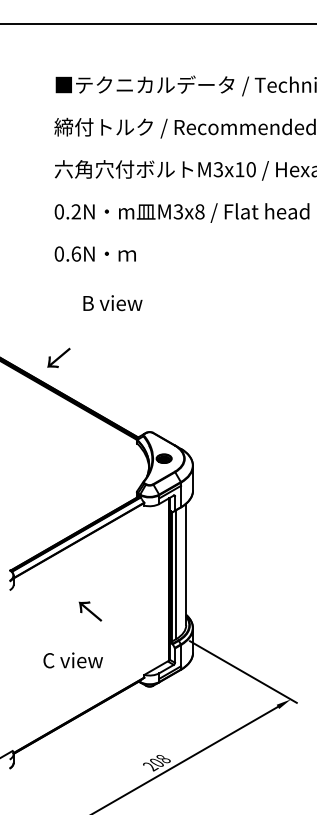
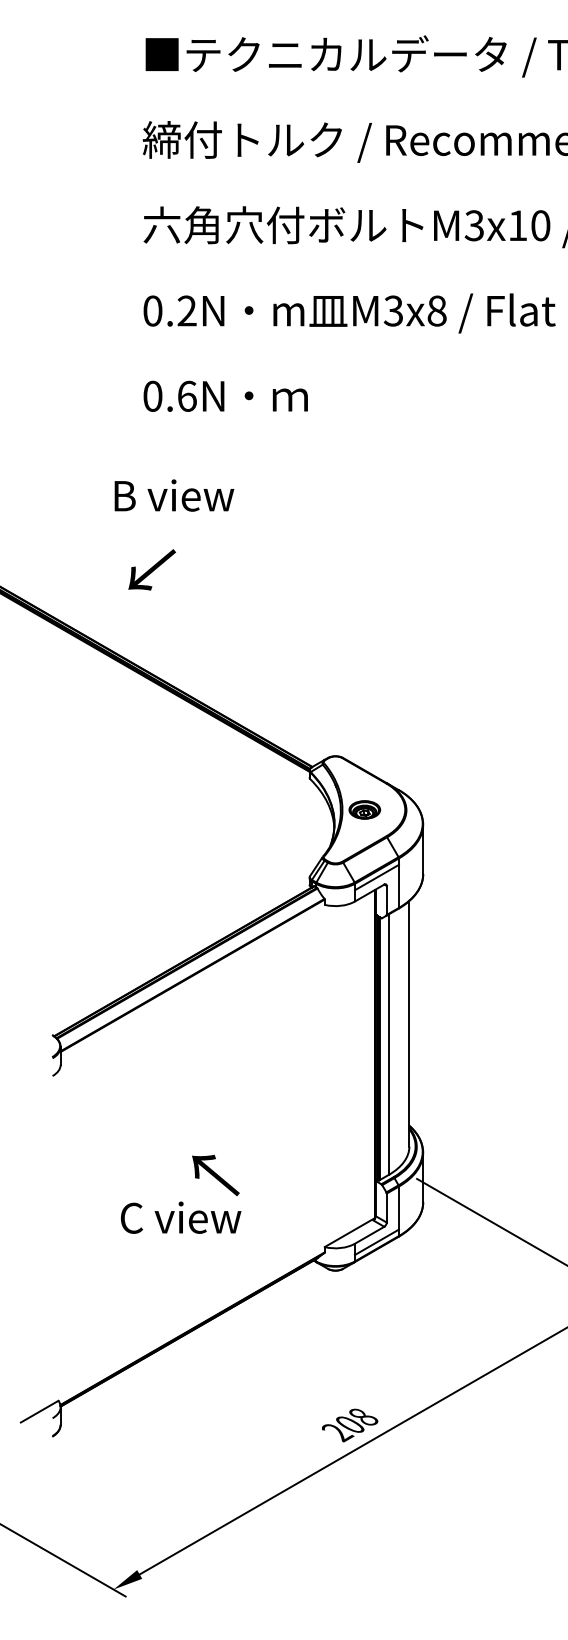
text: (112, 303) -> (173, 496), moved
text: (58, 357) -> (151, 569), moved
text: (90, 611) -> (215, 1175), moved

